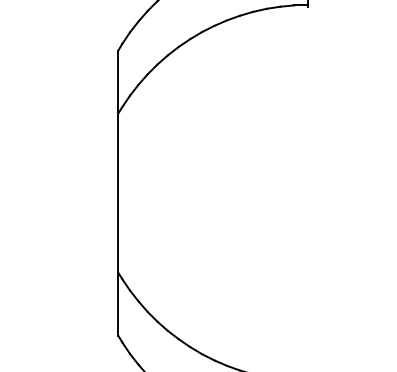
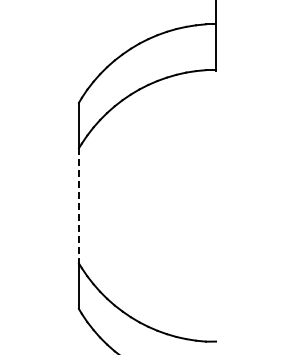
line: (117, 192) -> (78, 205), solid -> dashed

